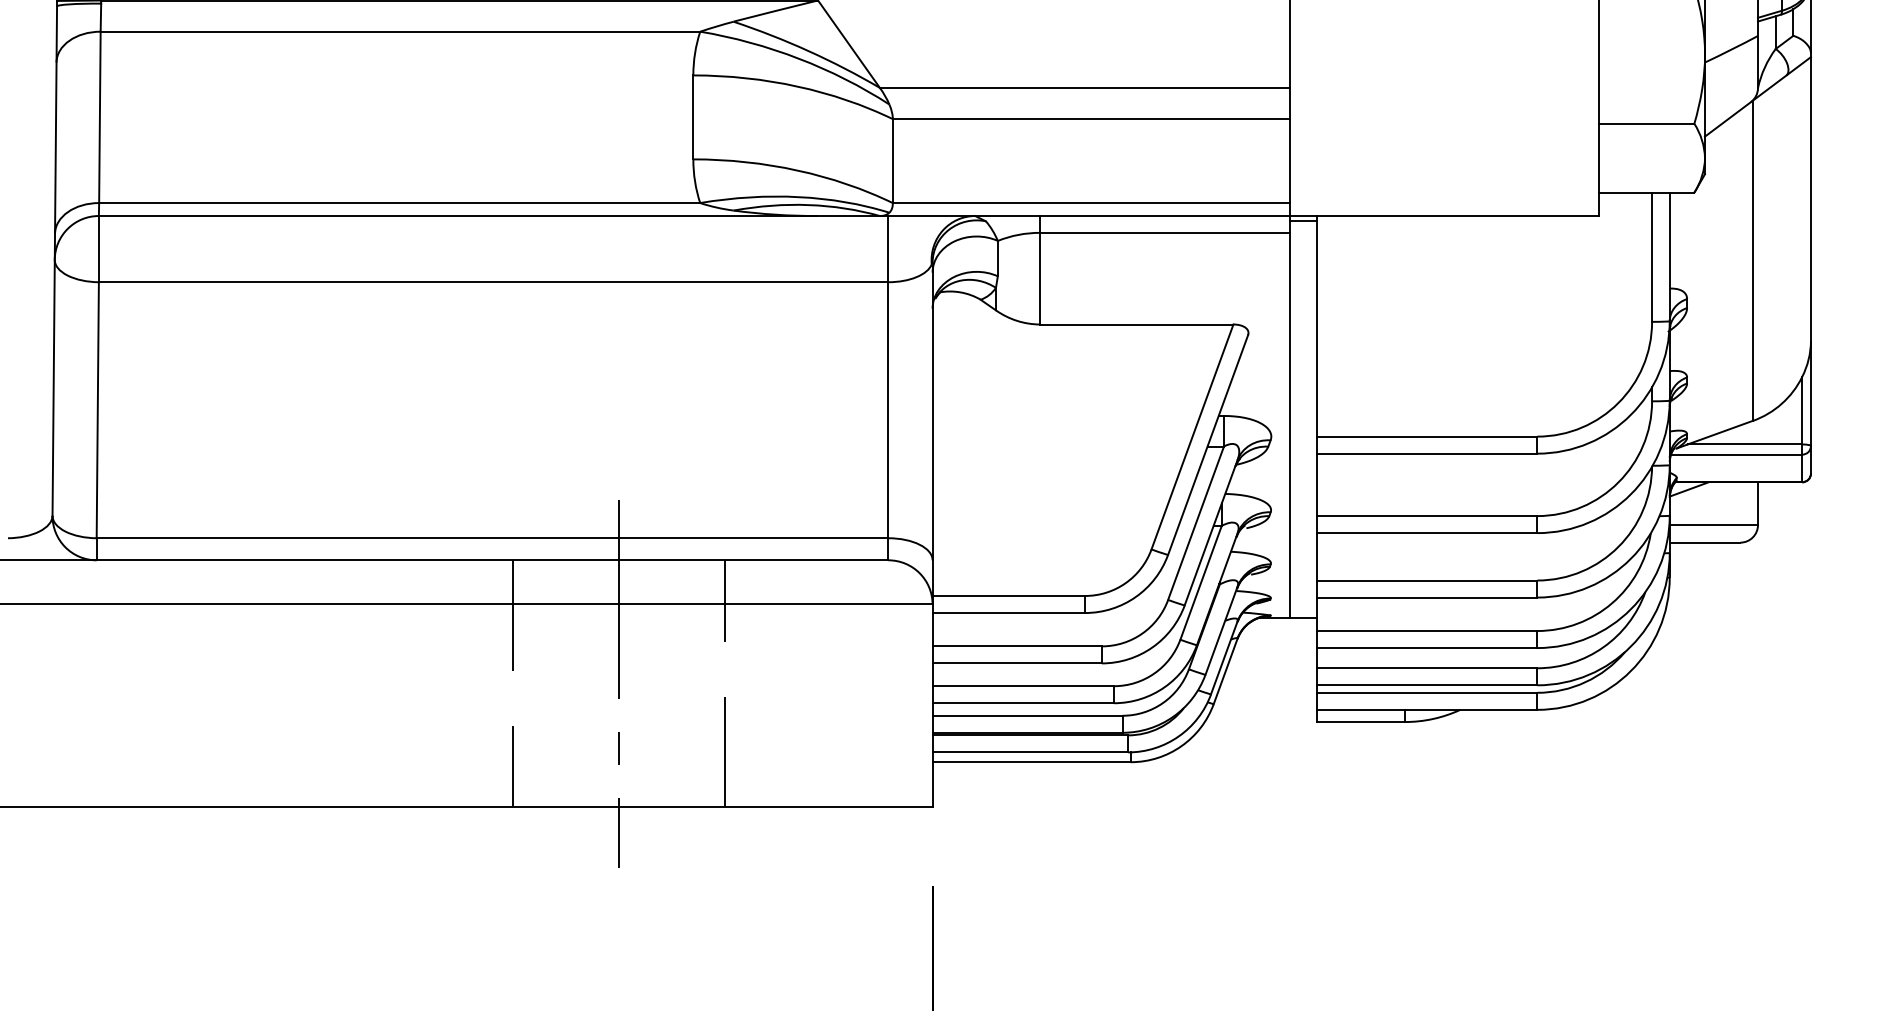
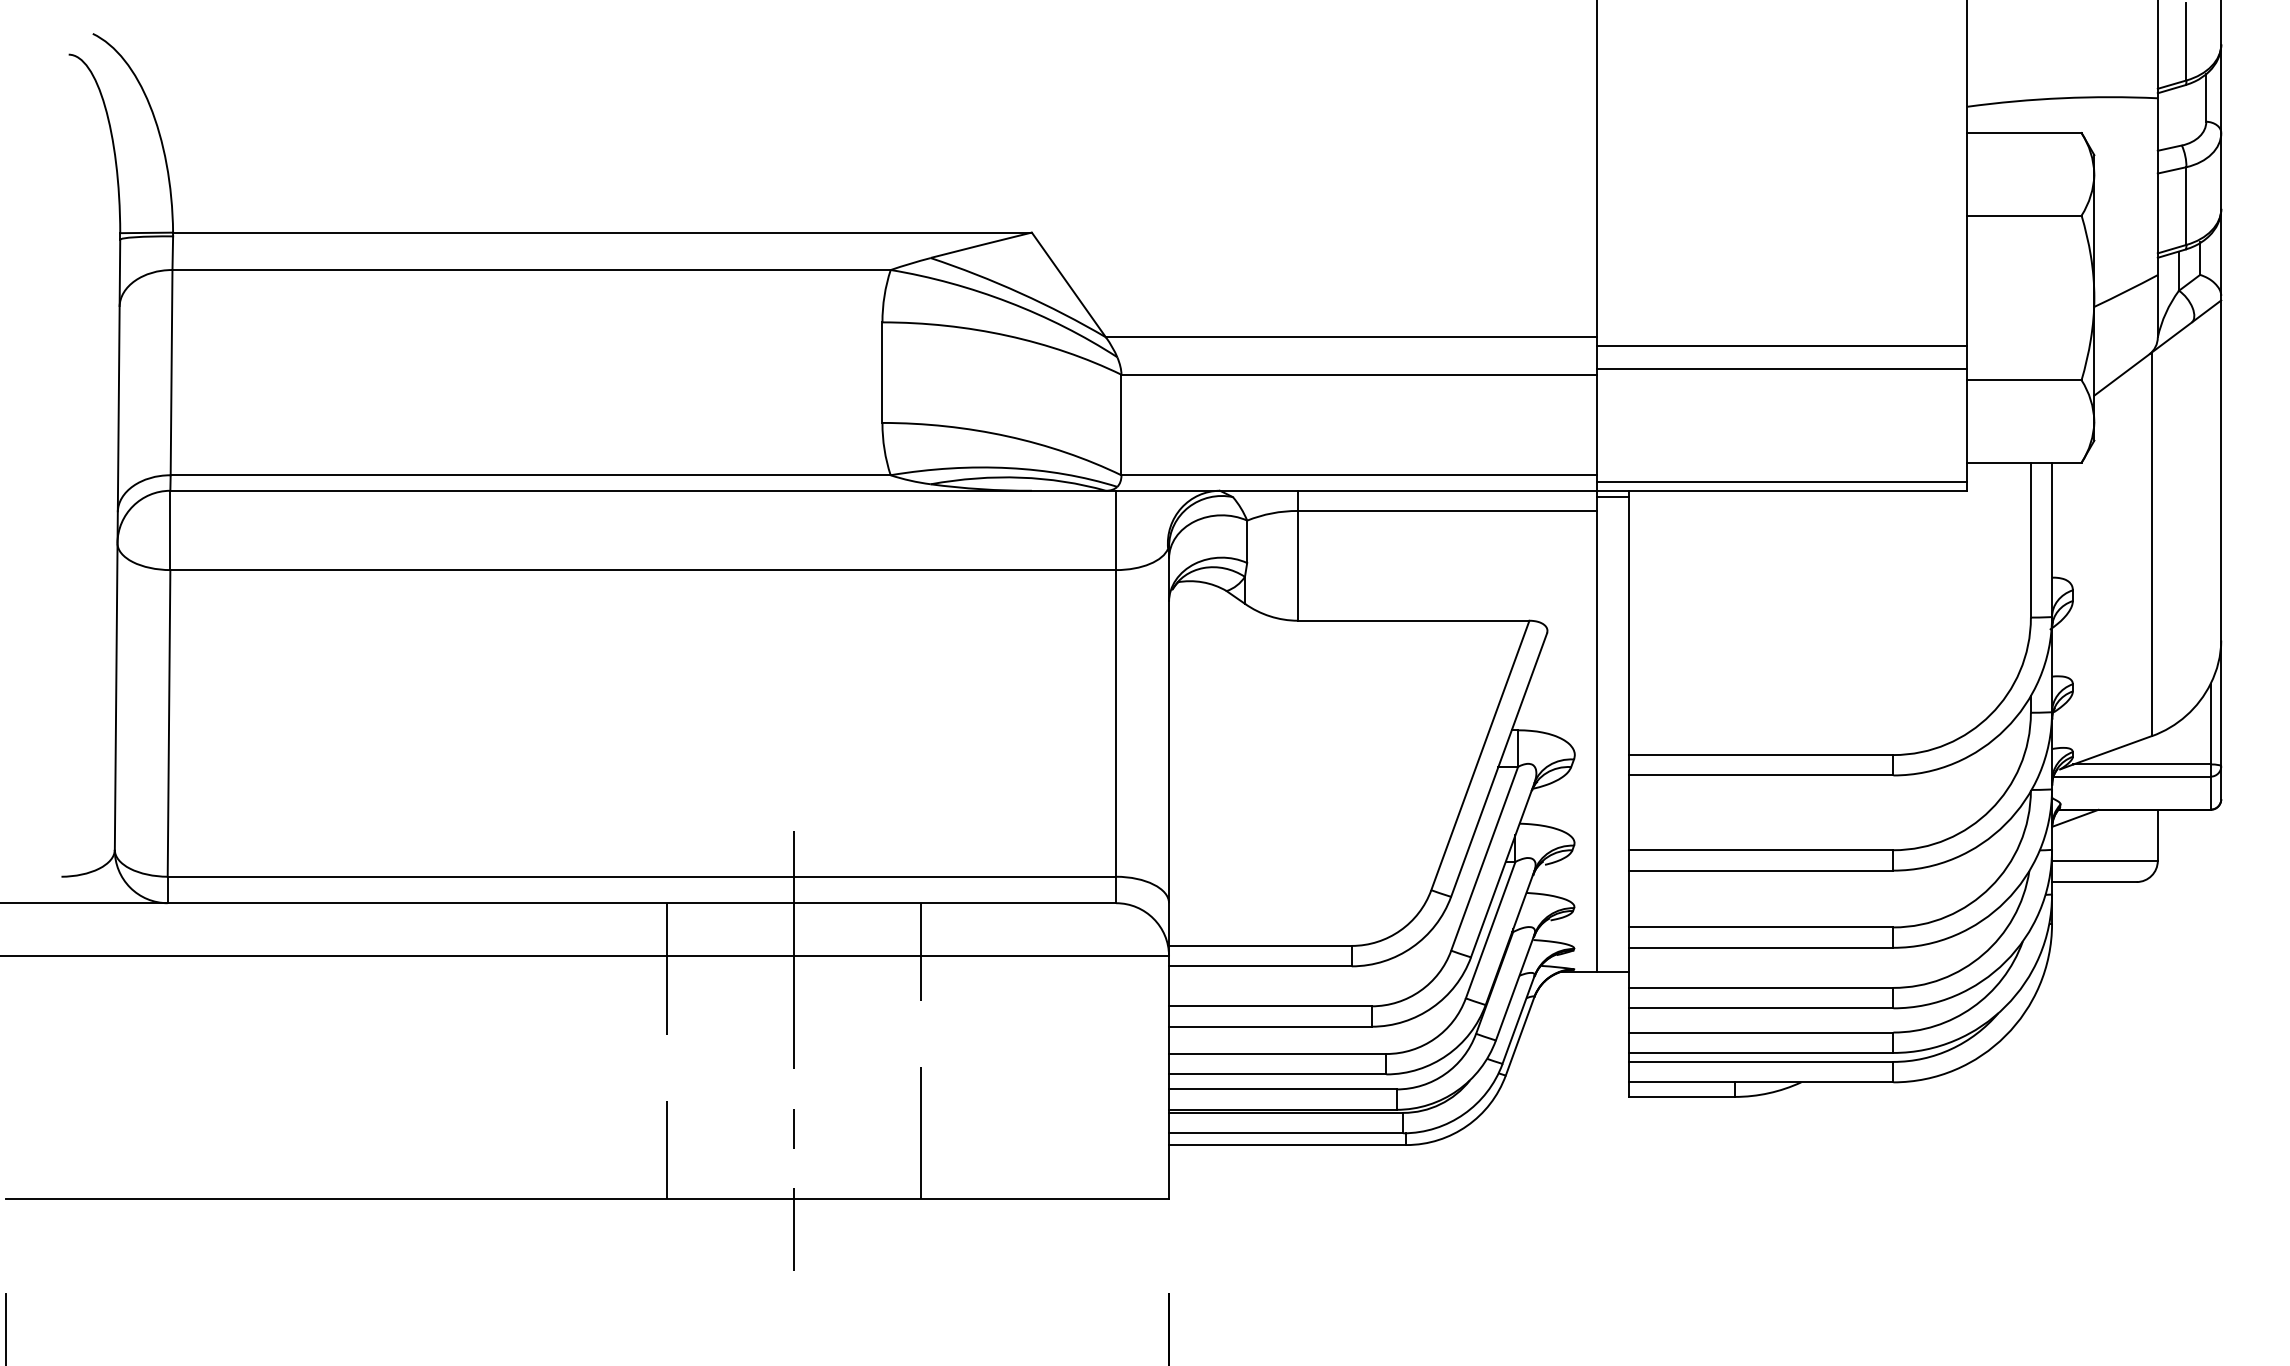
line: (1444, 95) -> (1782, 346), added
line: (1444, 113) -> (1782, 368), added
line: (1444, 208) -> (1782, 481), added

